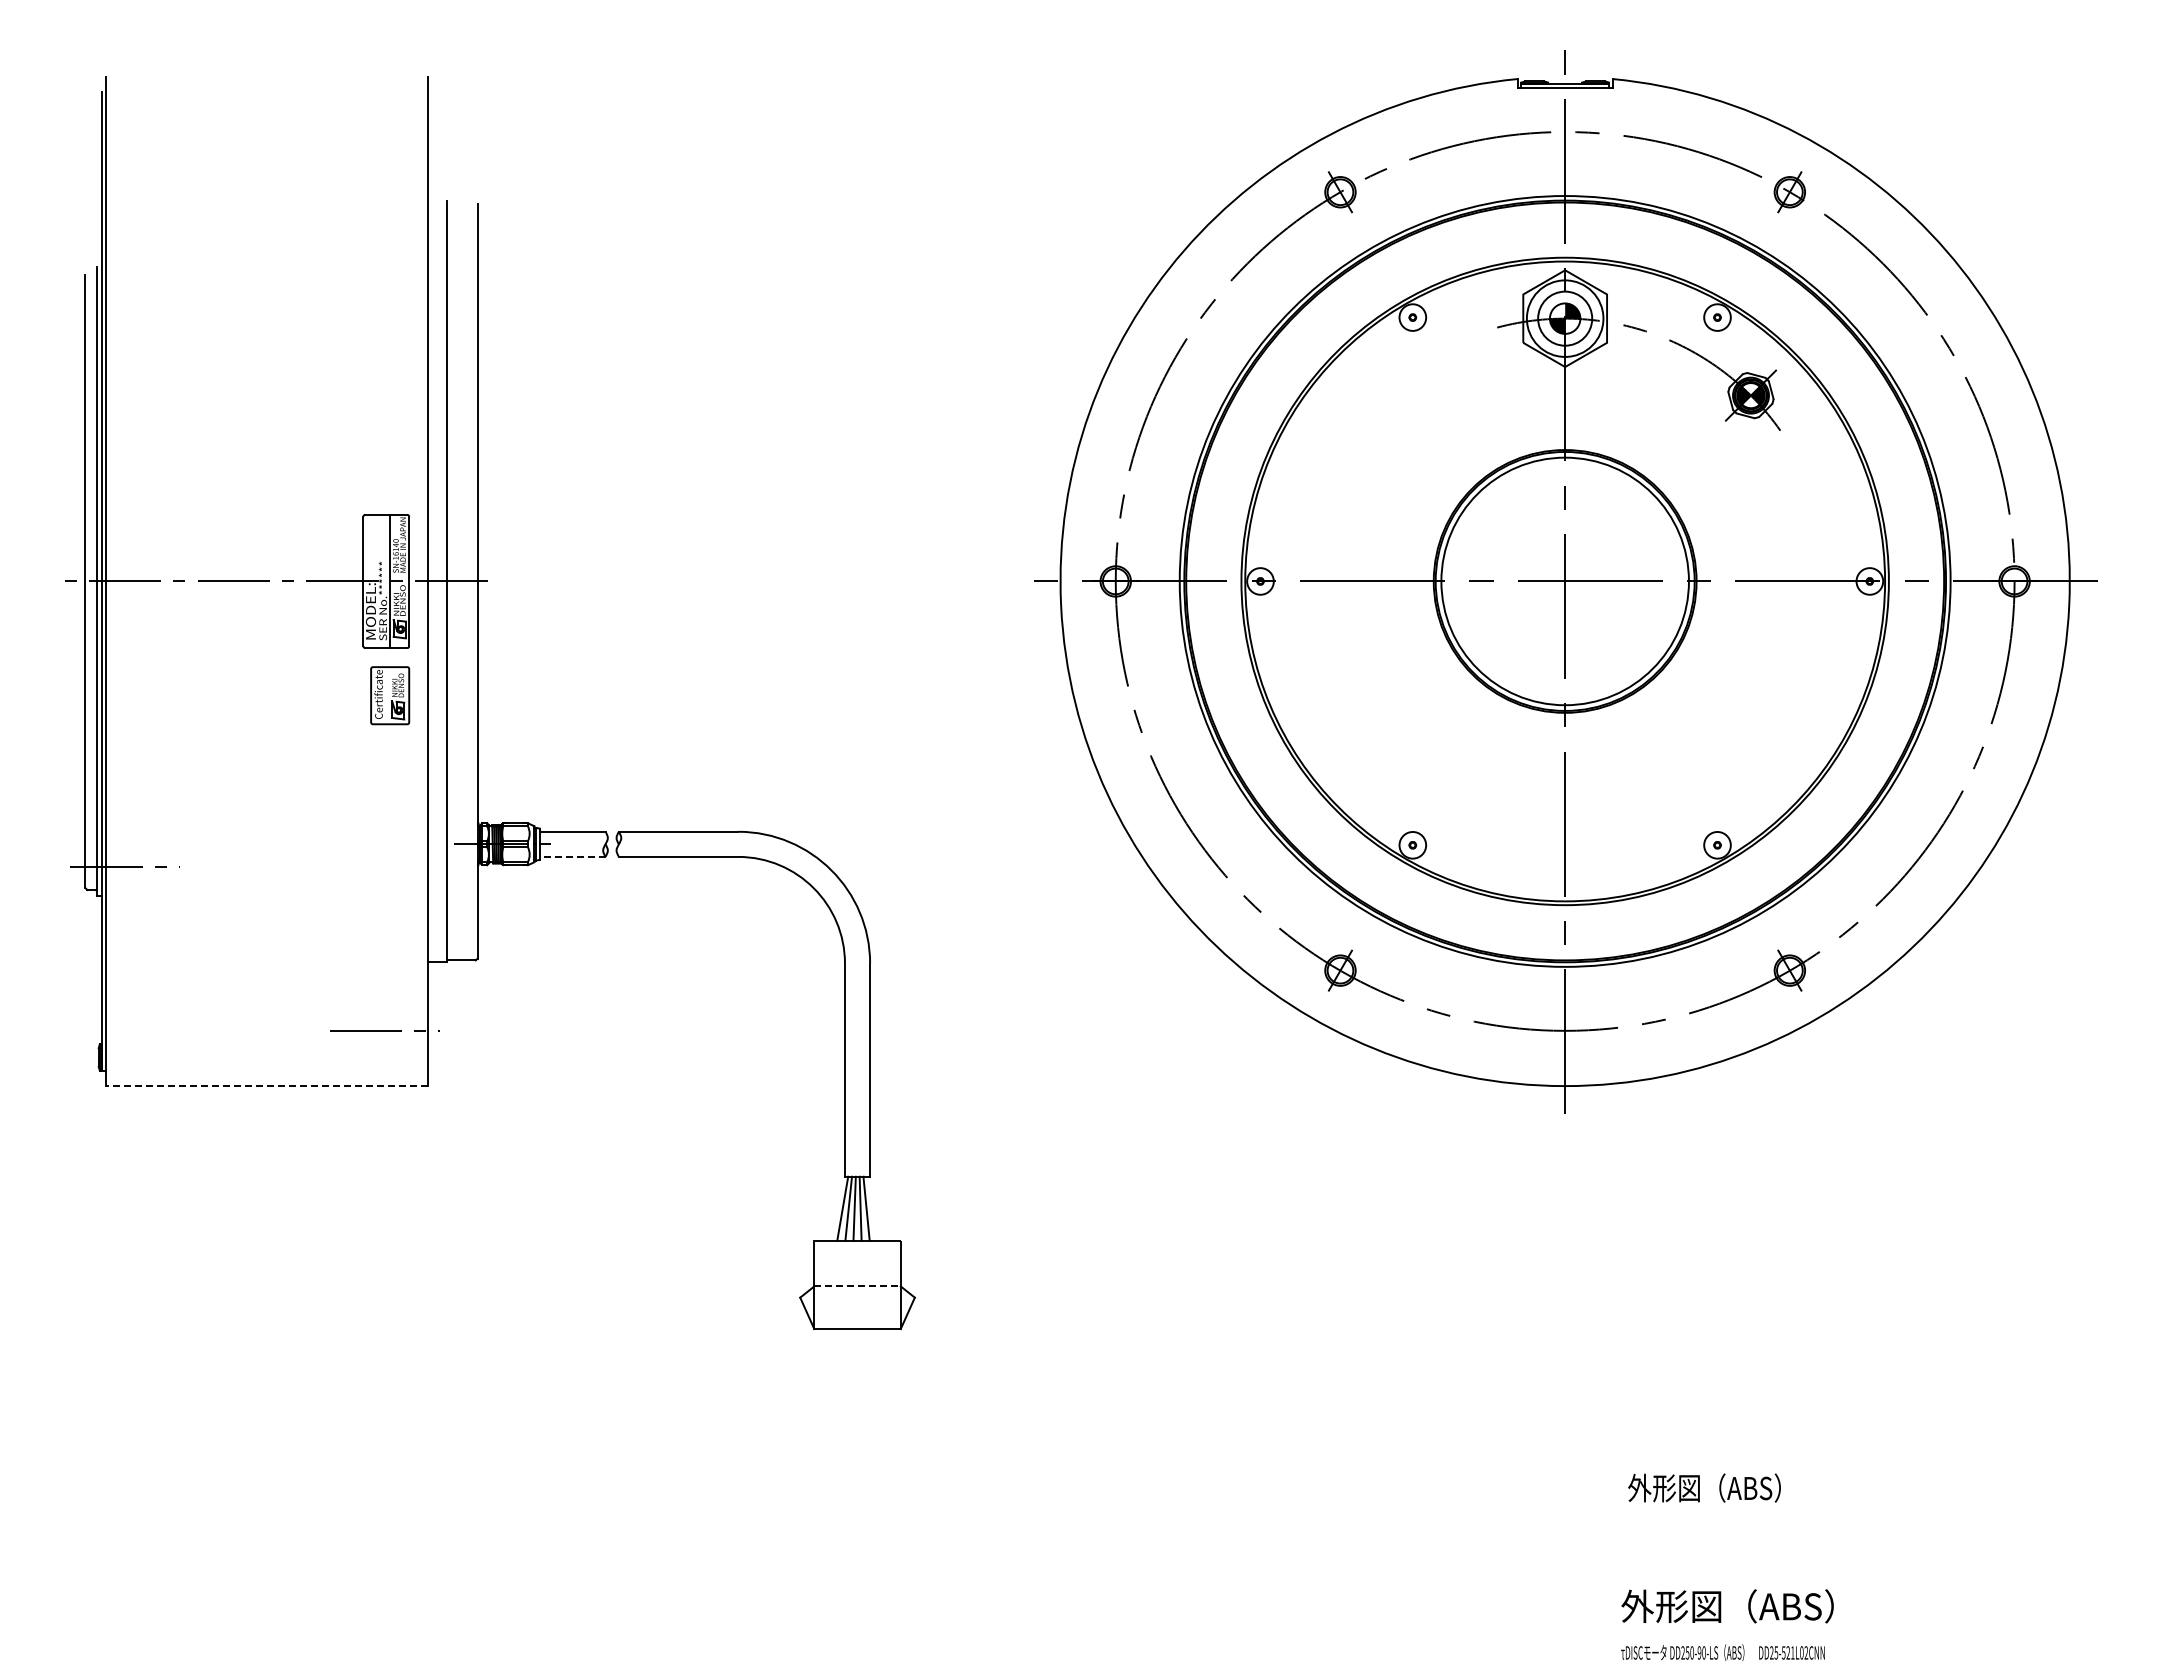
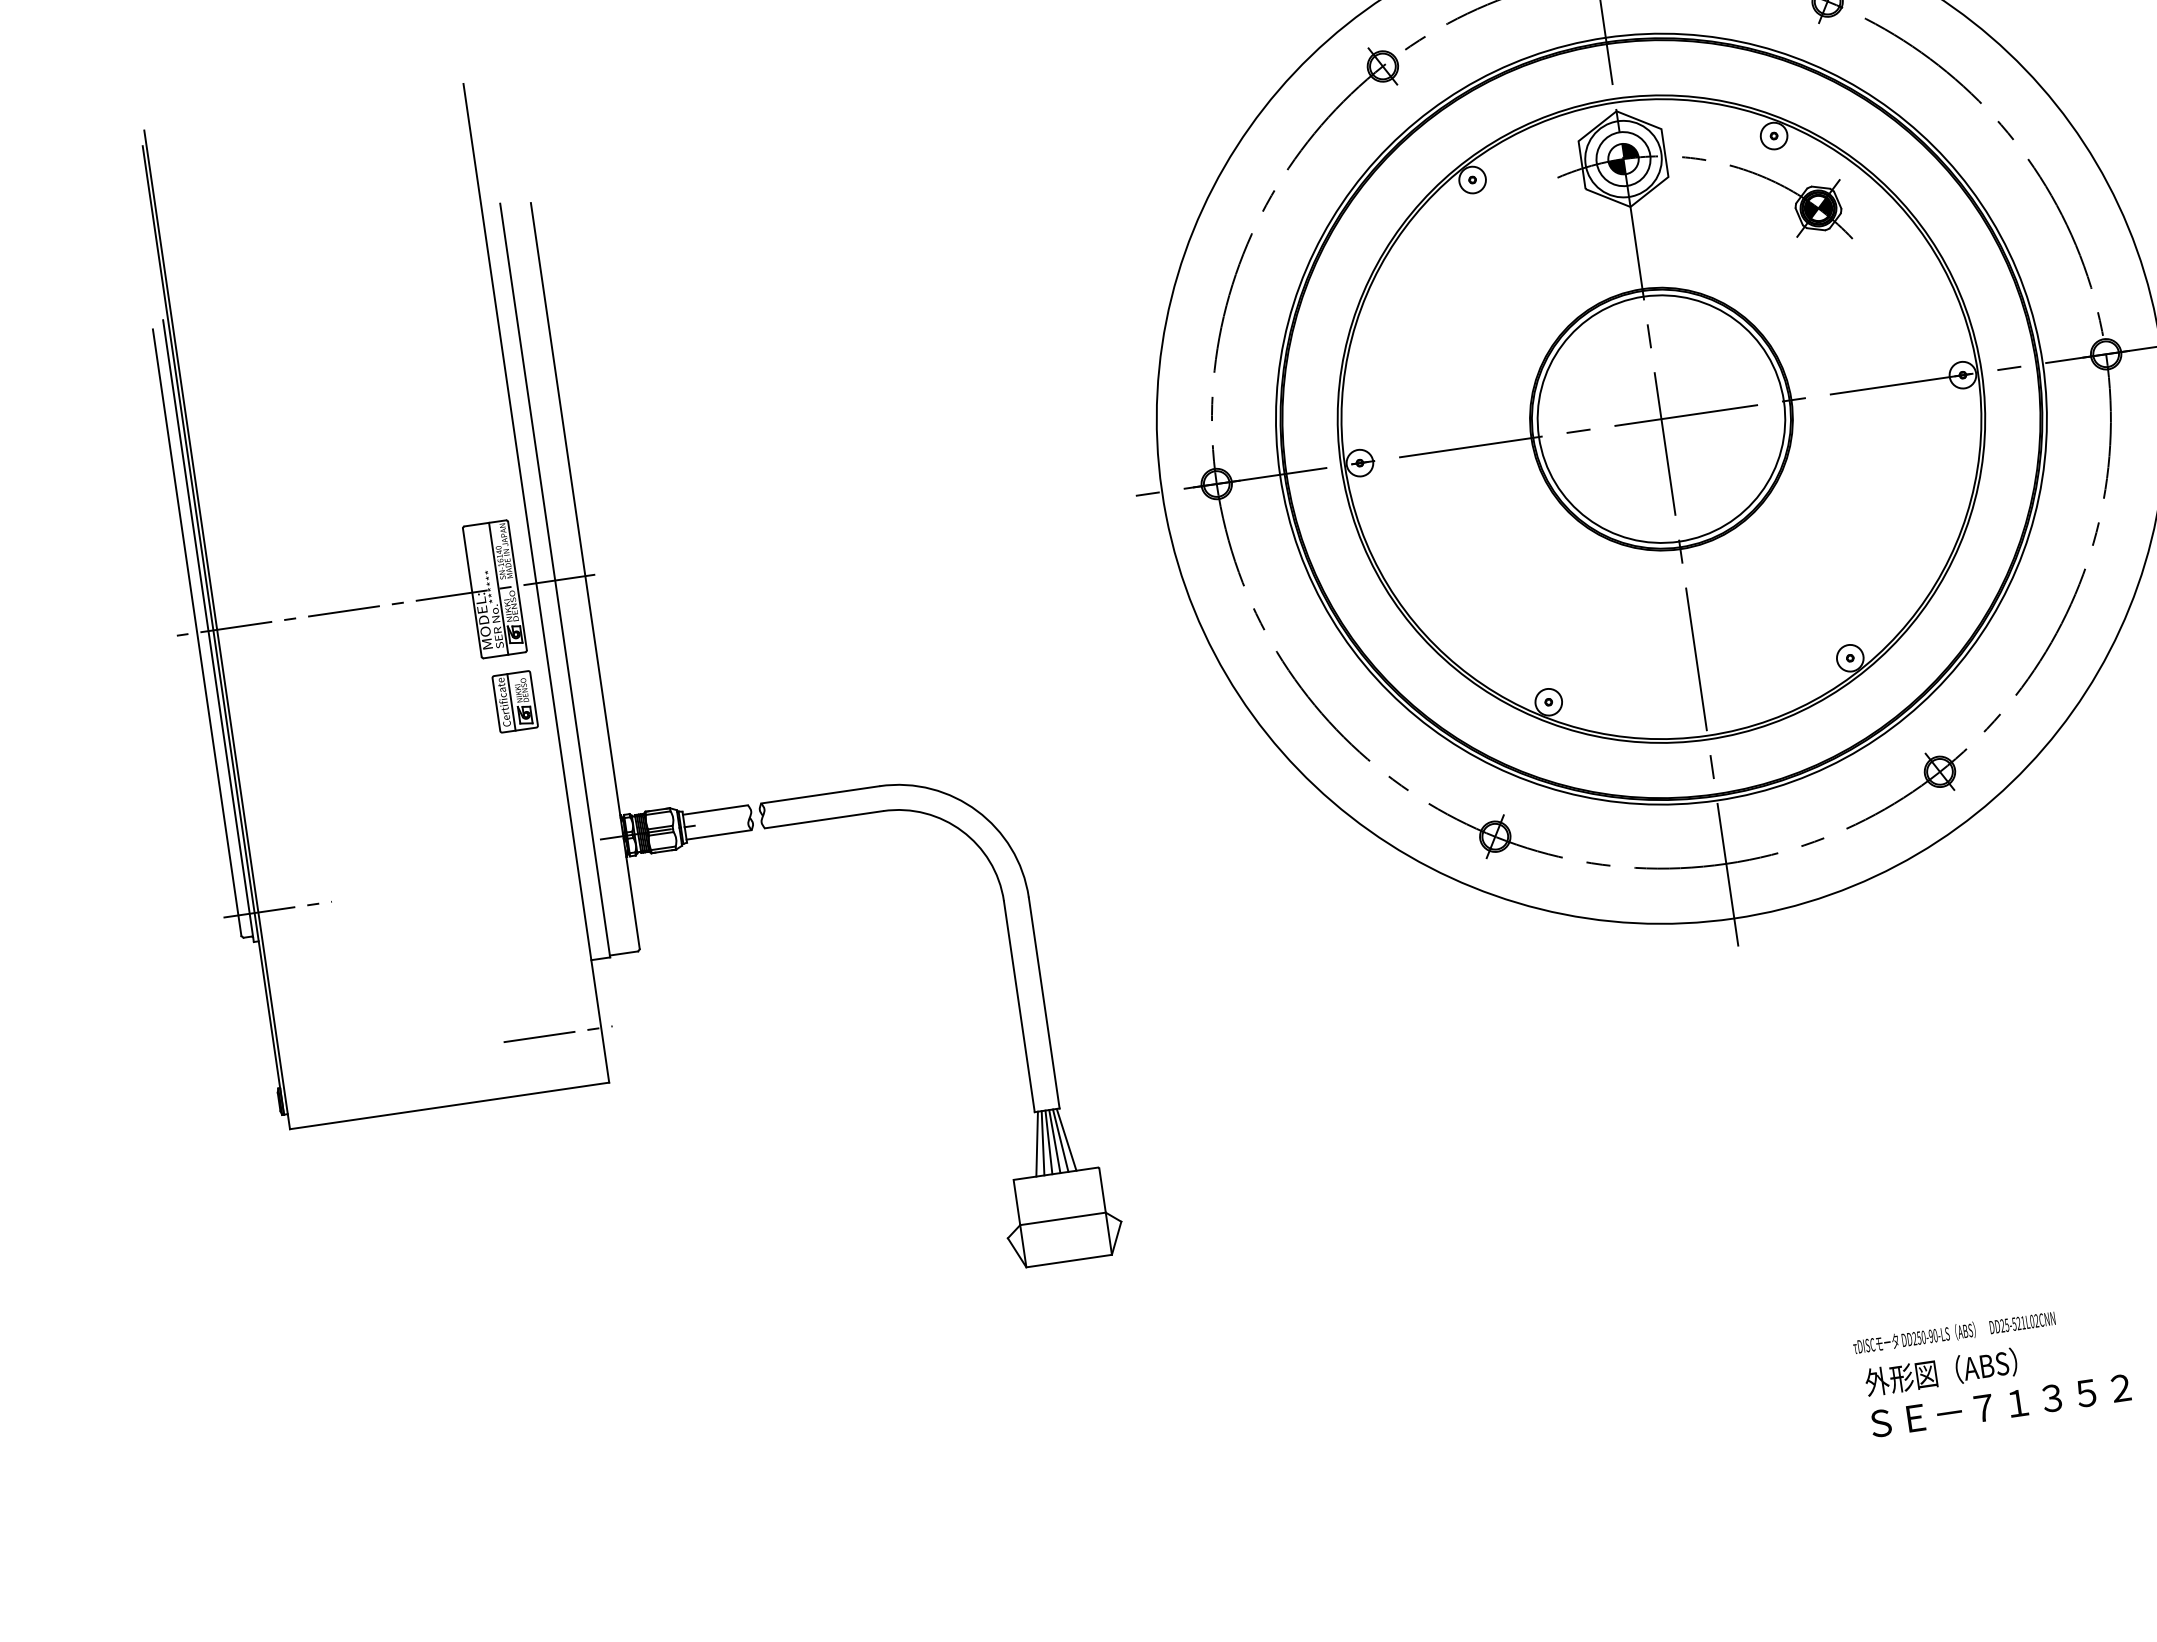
line: (386, 695) -> (511, 702), added
line: (572, 856) -> (718, 834), dashed -> solid
line: (266, 1086) -> (449, 1106), dashed -> solid
line: (872, 1208) -> (1066, 1139), added
line: (858, 1286) -> (1063, 1218), dashed -> solid
text: (1704, 1487) -> (1941, 1371), moved
text: (1755, 1606) -> (1997, 1405), 外形図（ABS） -> ＳＥ－７１３５２
text: (1722, 1652) -> (1953, 1332), moved

